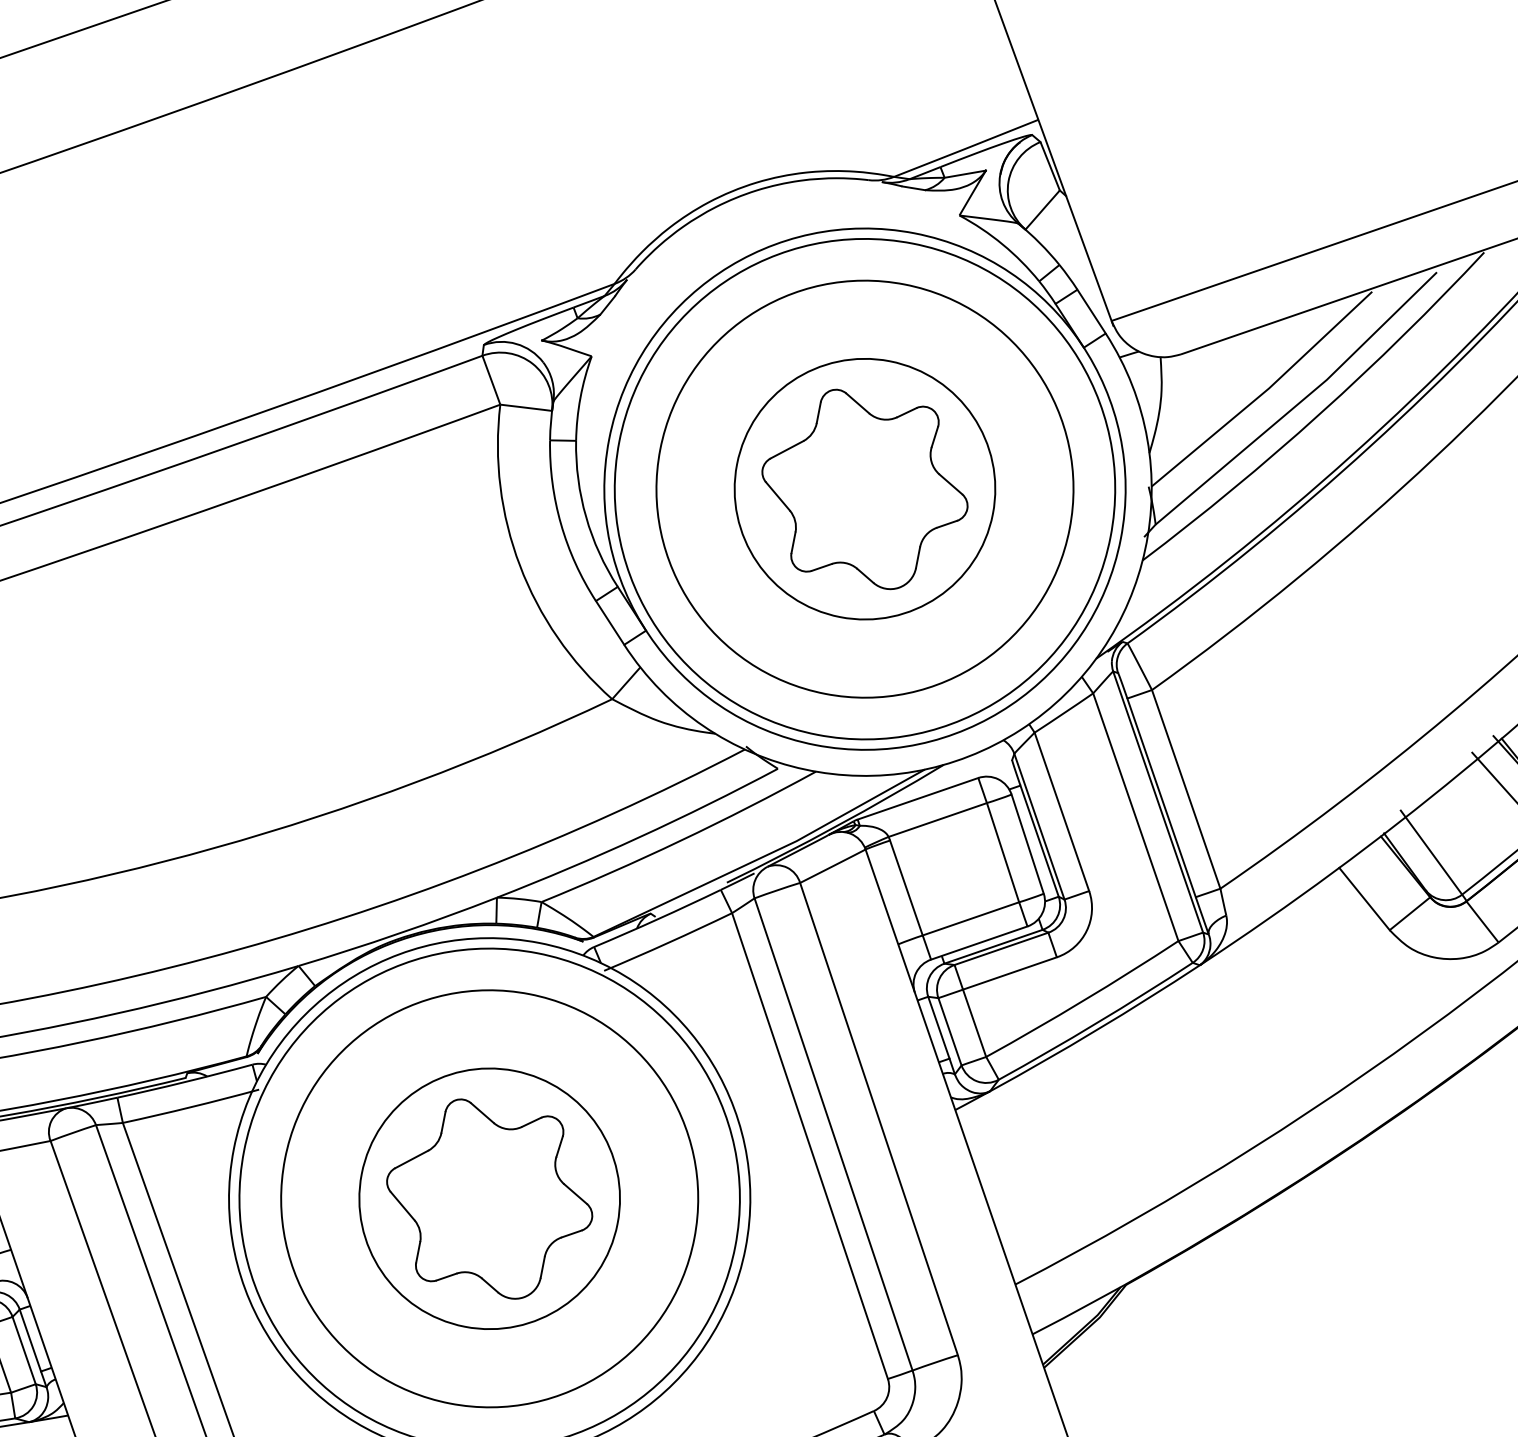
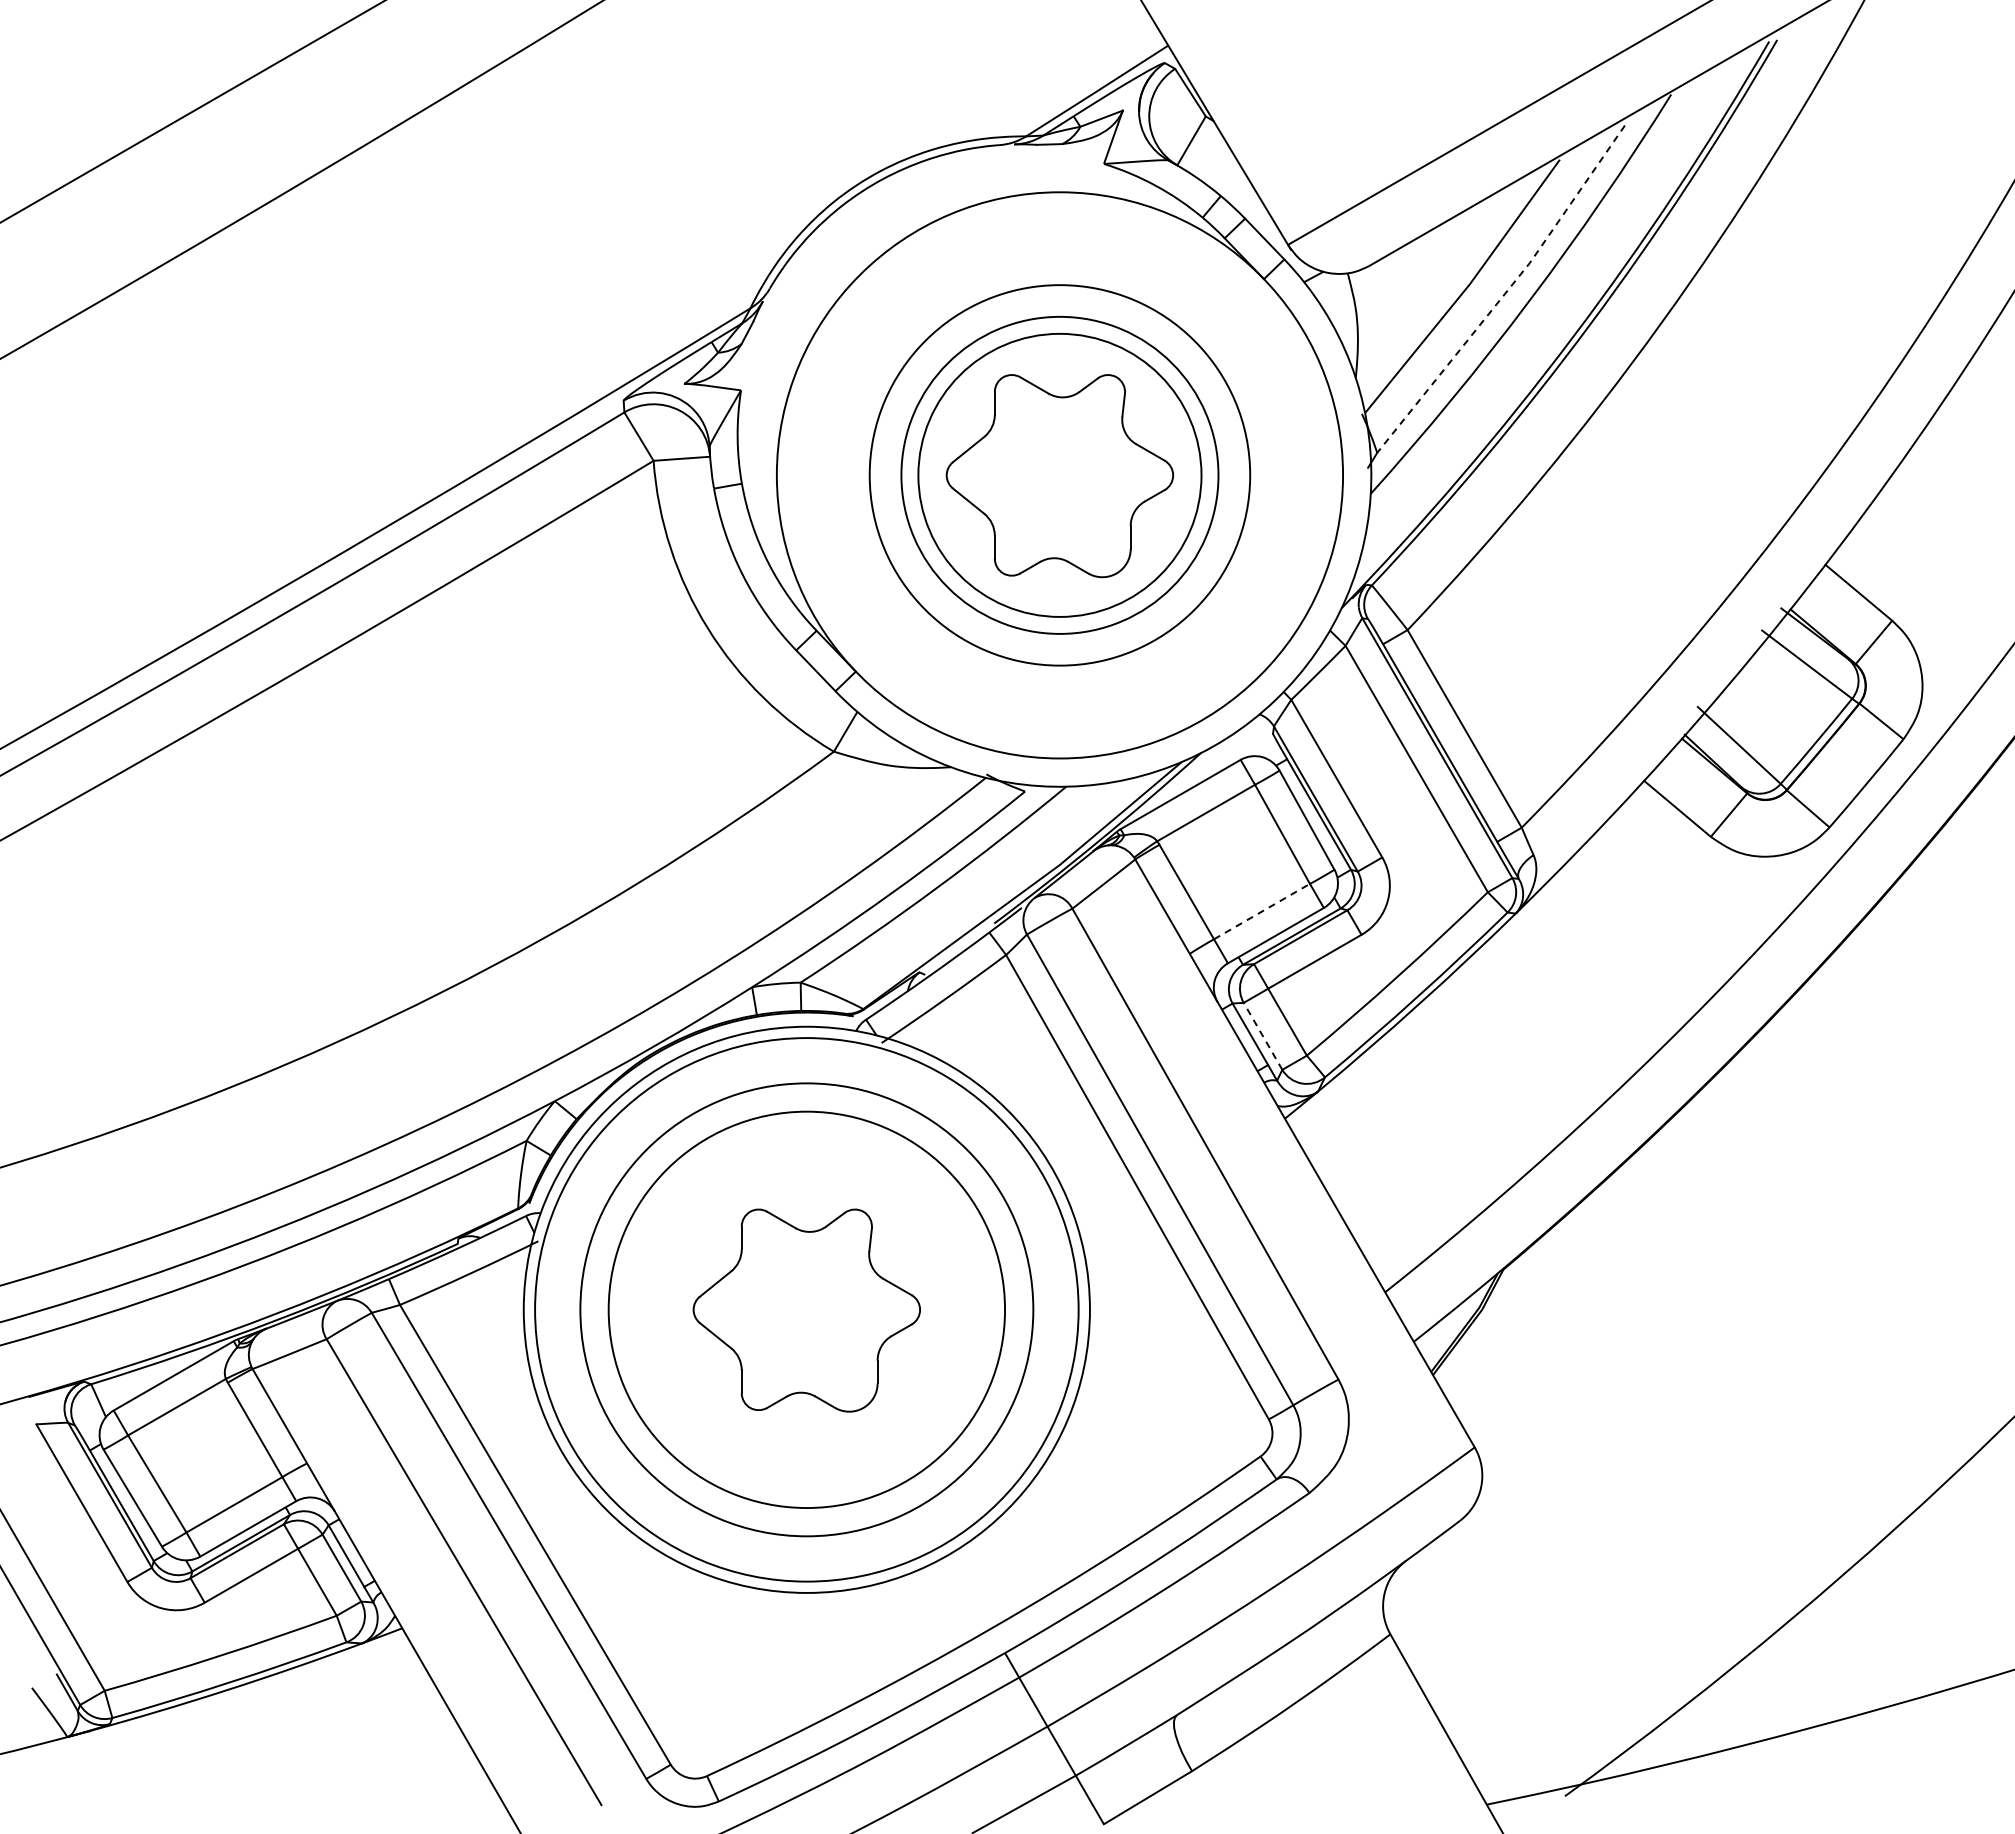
line: (1300, 402) -> (1506, 292), solid -> dashed
circle: (864, 488) -> (1059, 474), size x0.7
circle: (864, 489) -> (1059, 475), size x0.7
line: (971, 918) -> (1262, 911), solid -> dashed
line: (950, 1032) -> (1263, 1036), solid -> dashed
circle: (489, 1198) -> (806, 1309), size x1.4

